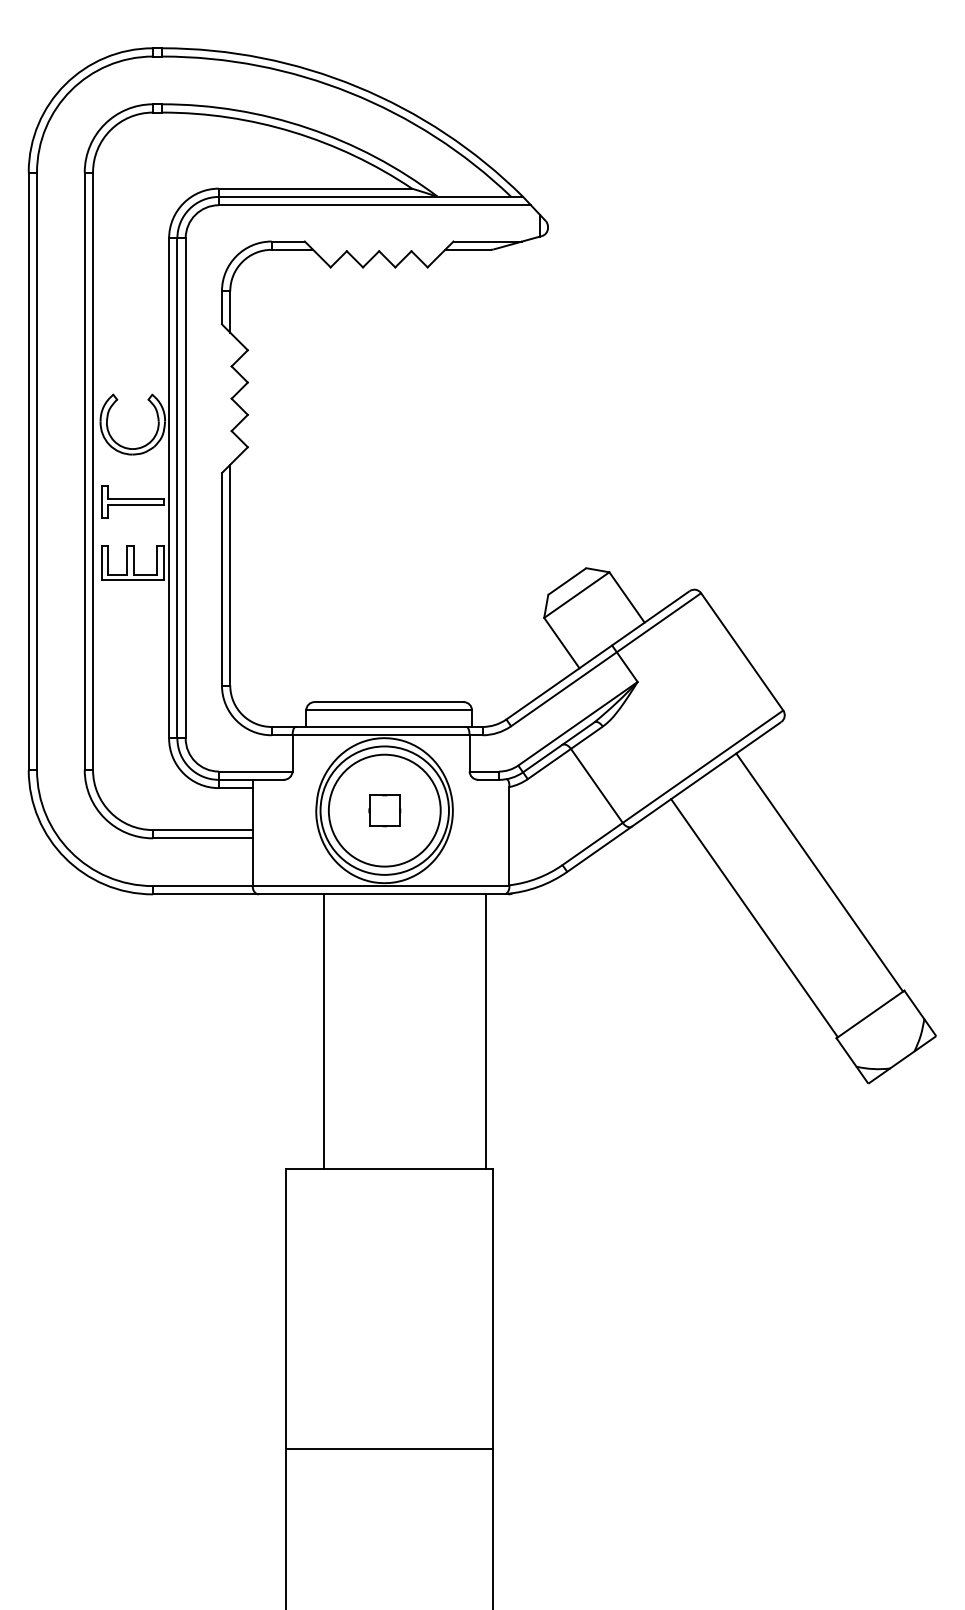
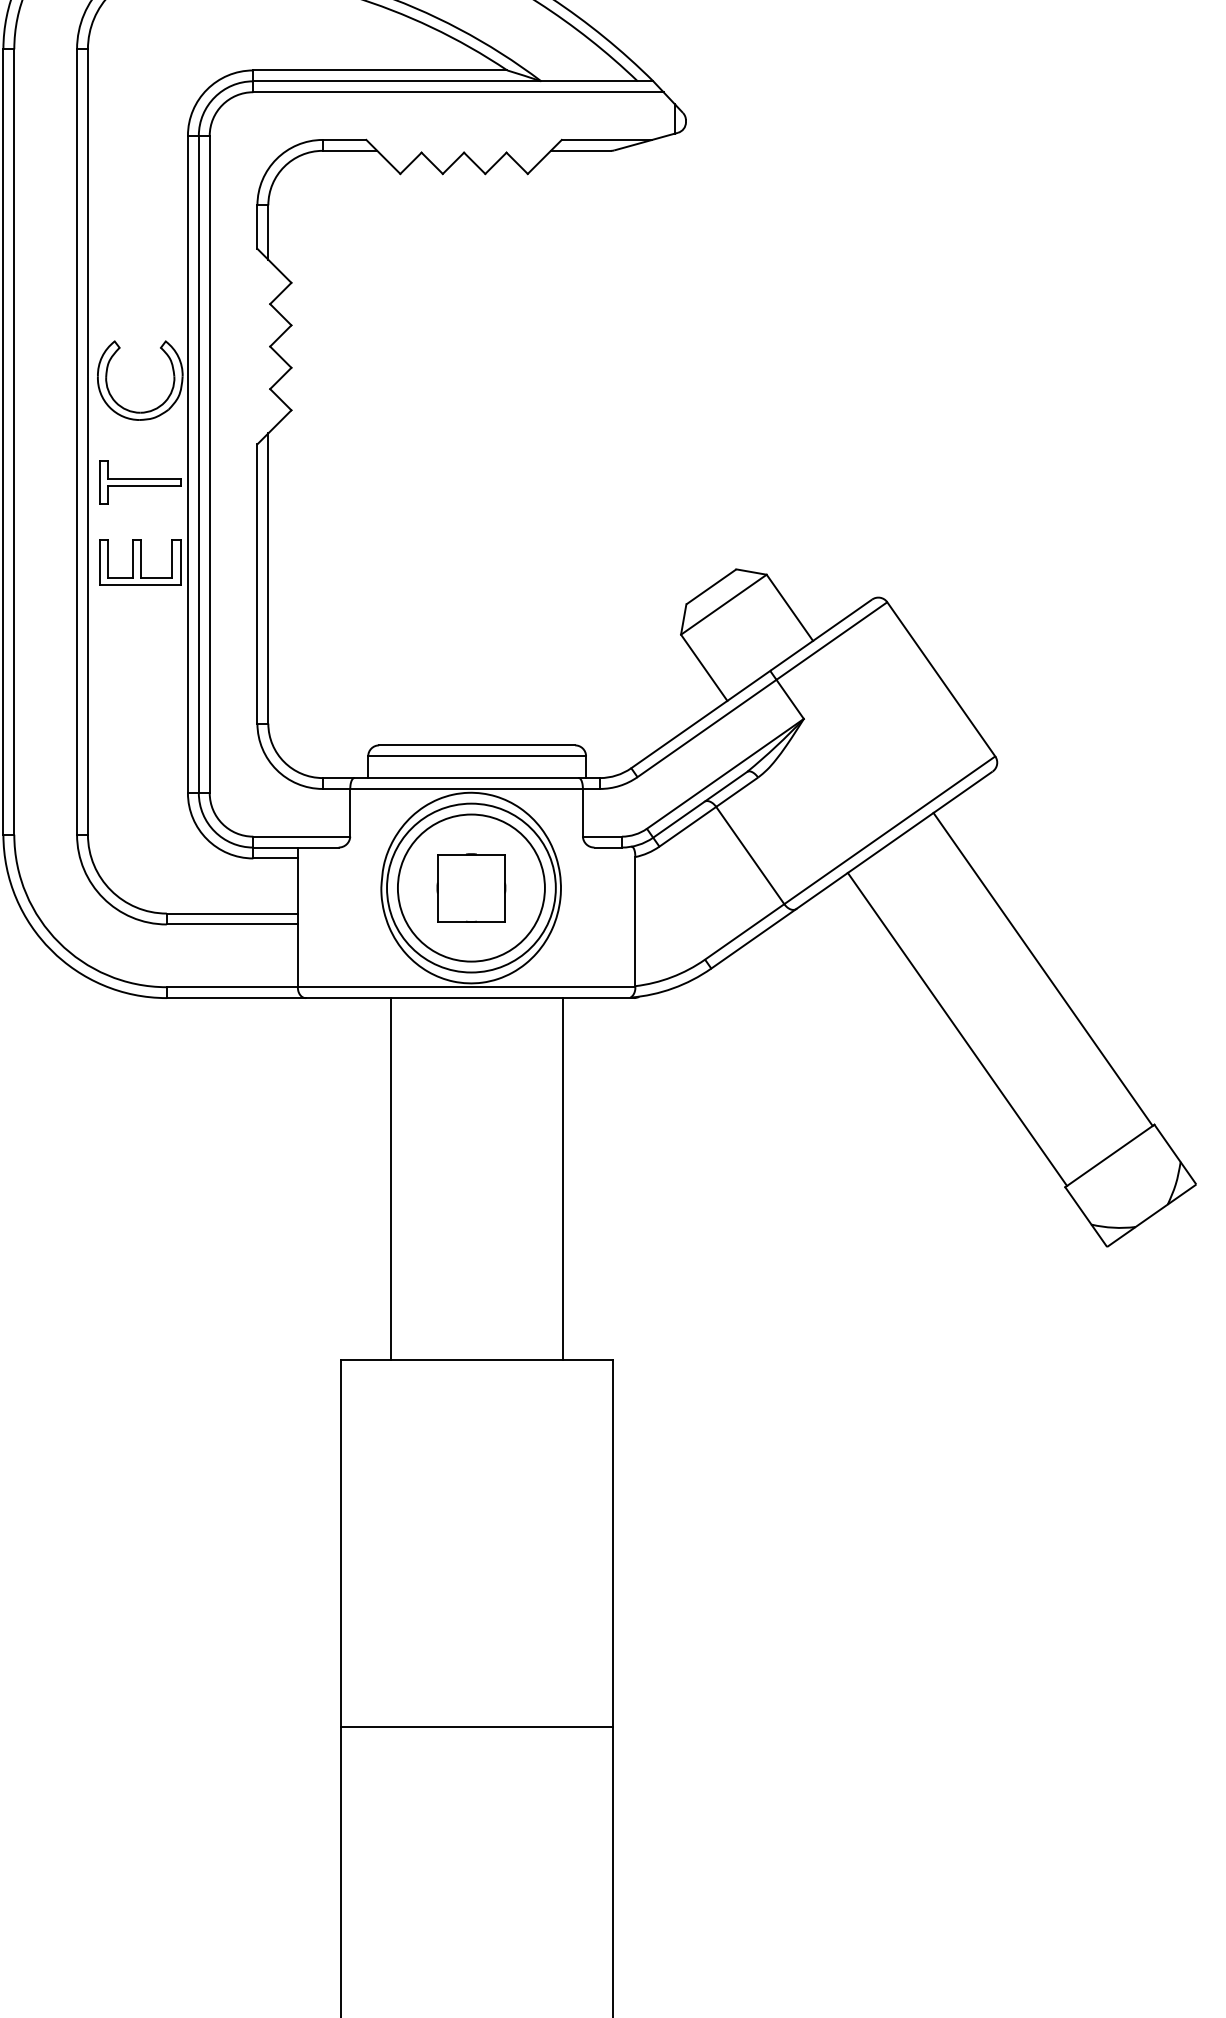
part: (384, 810) -> (471, 887), size x1.67
line: (485, 1031) -> (563, 1178), moved

